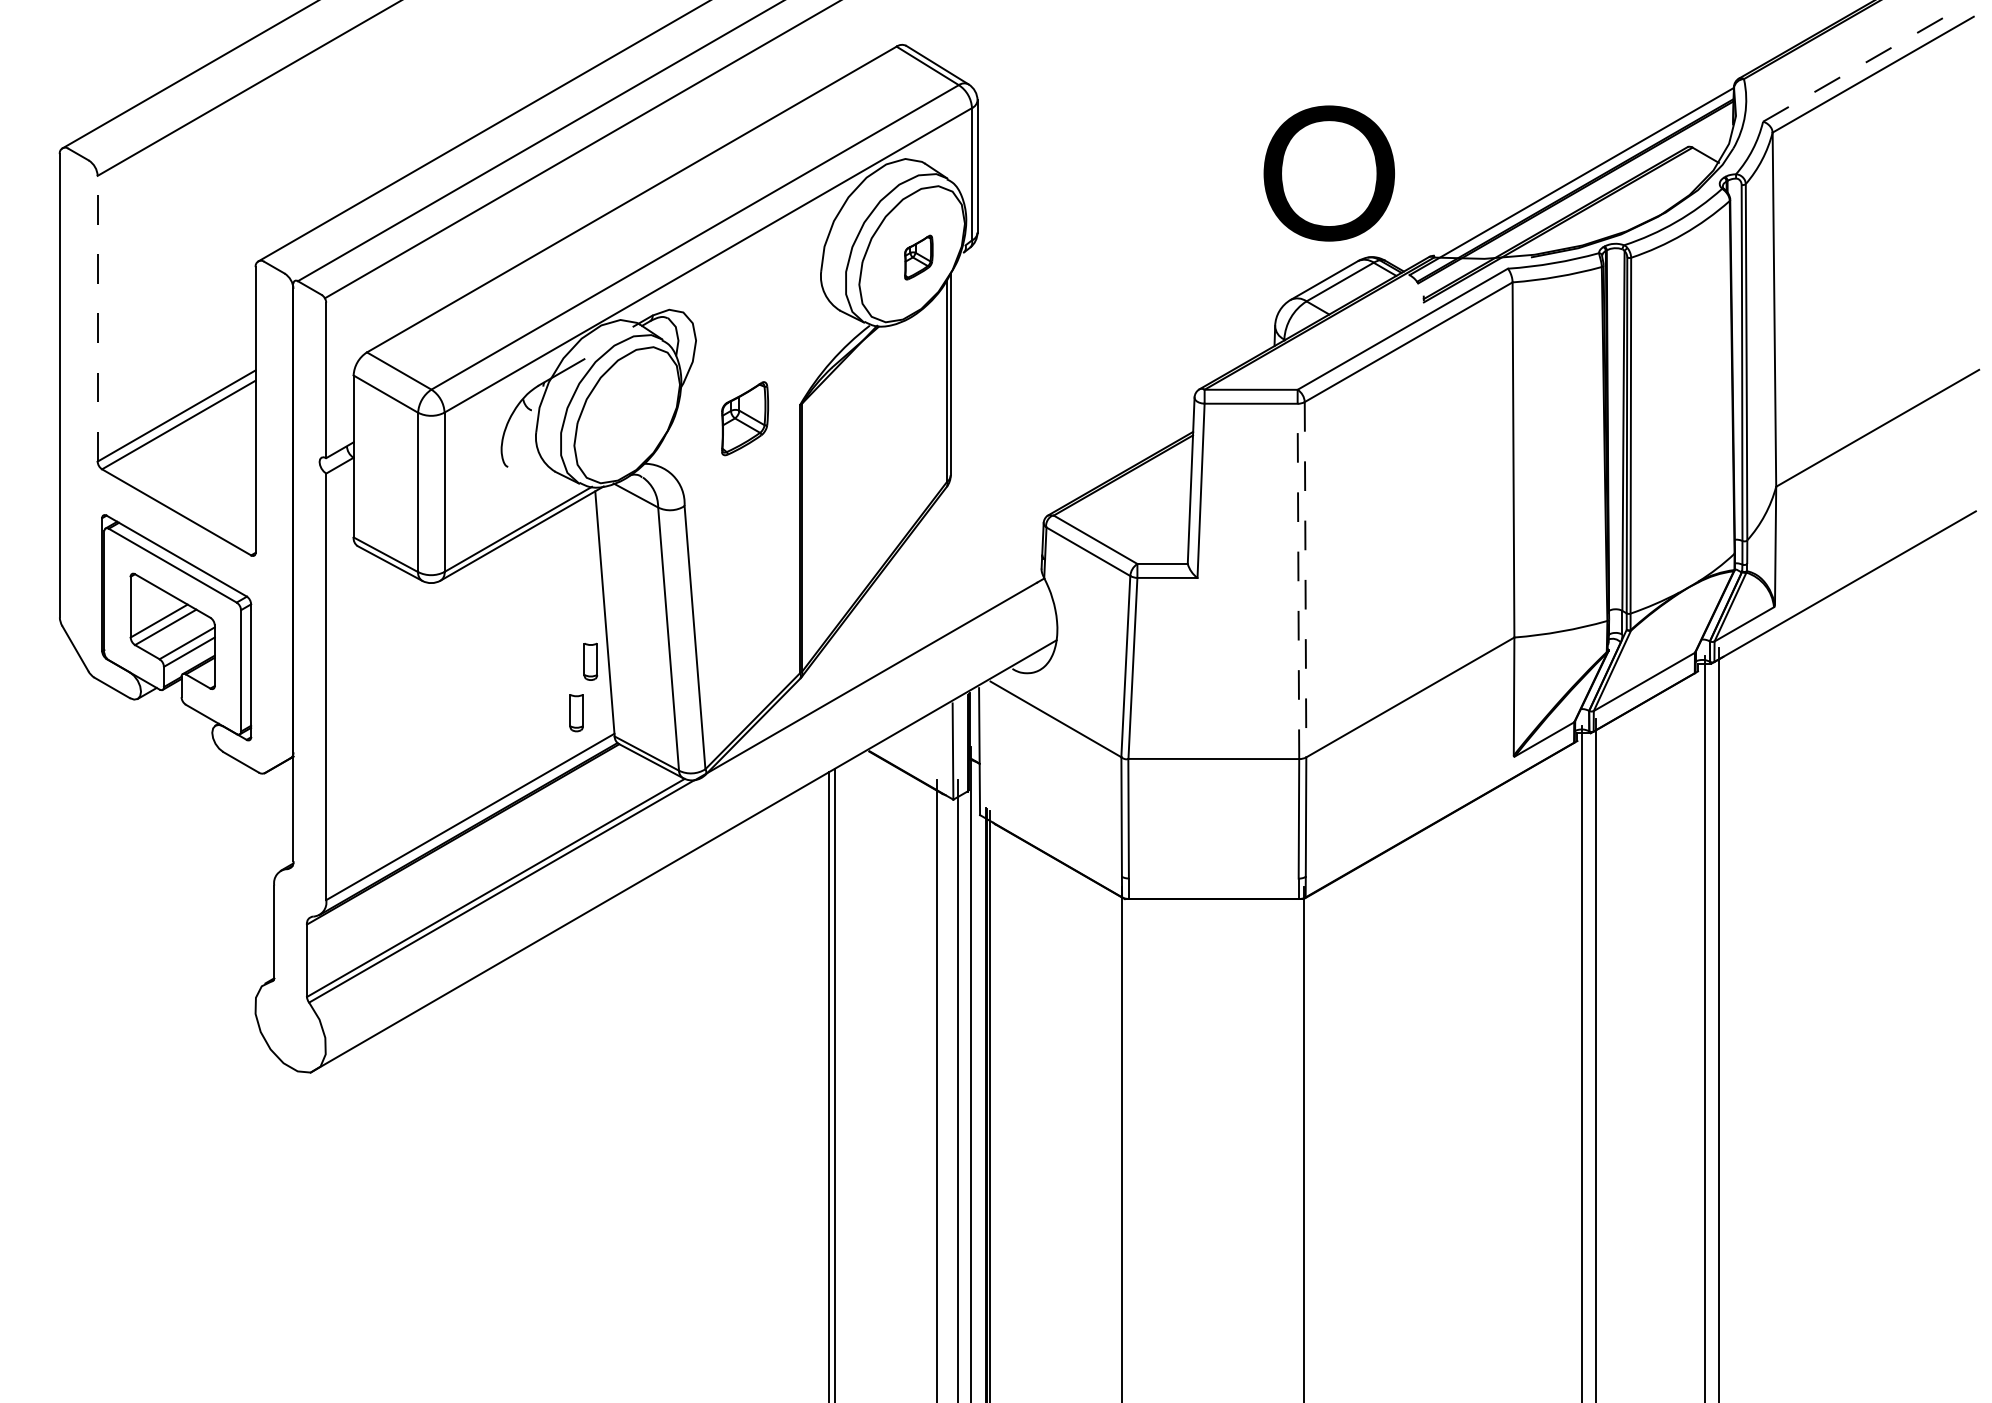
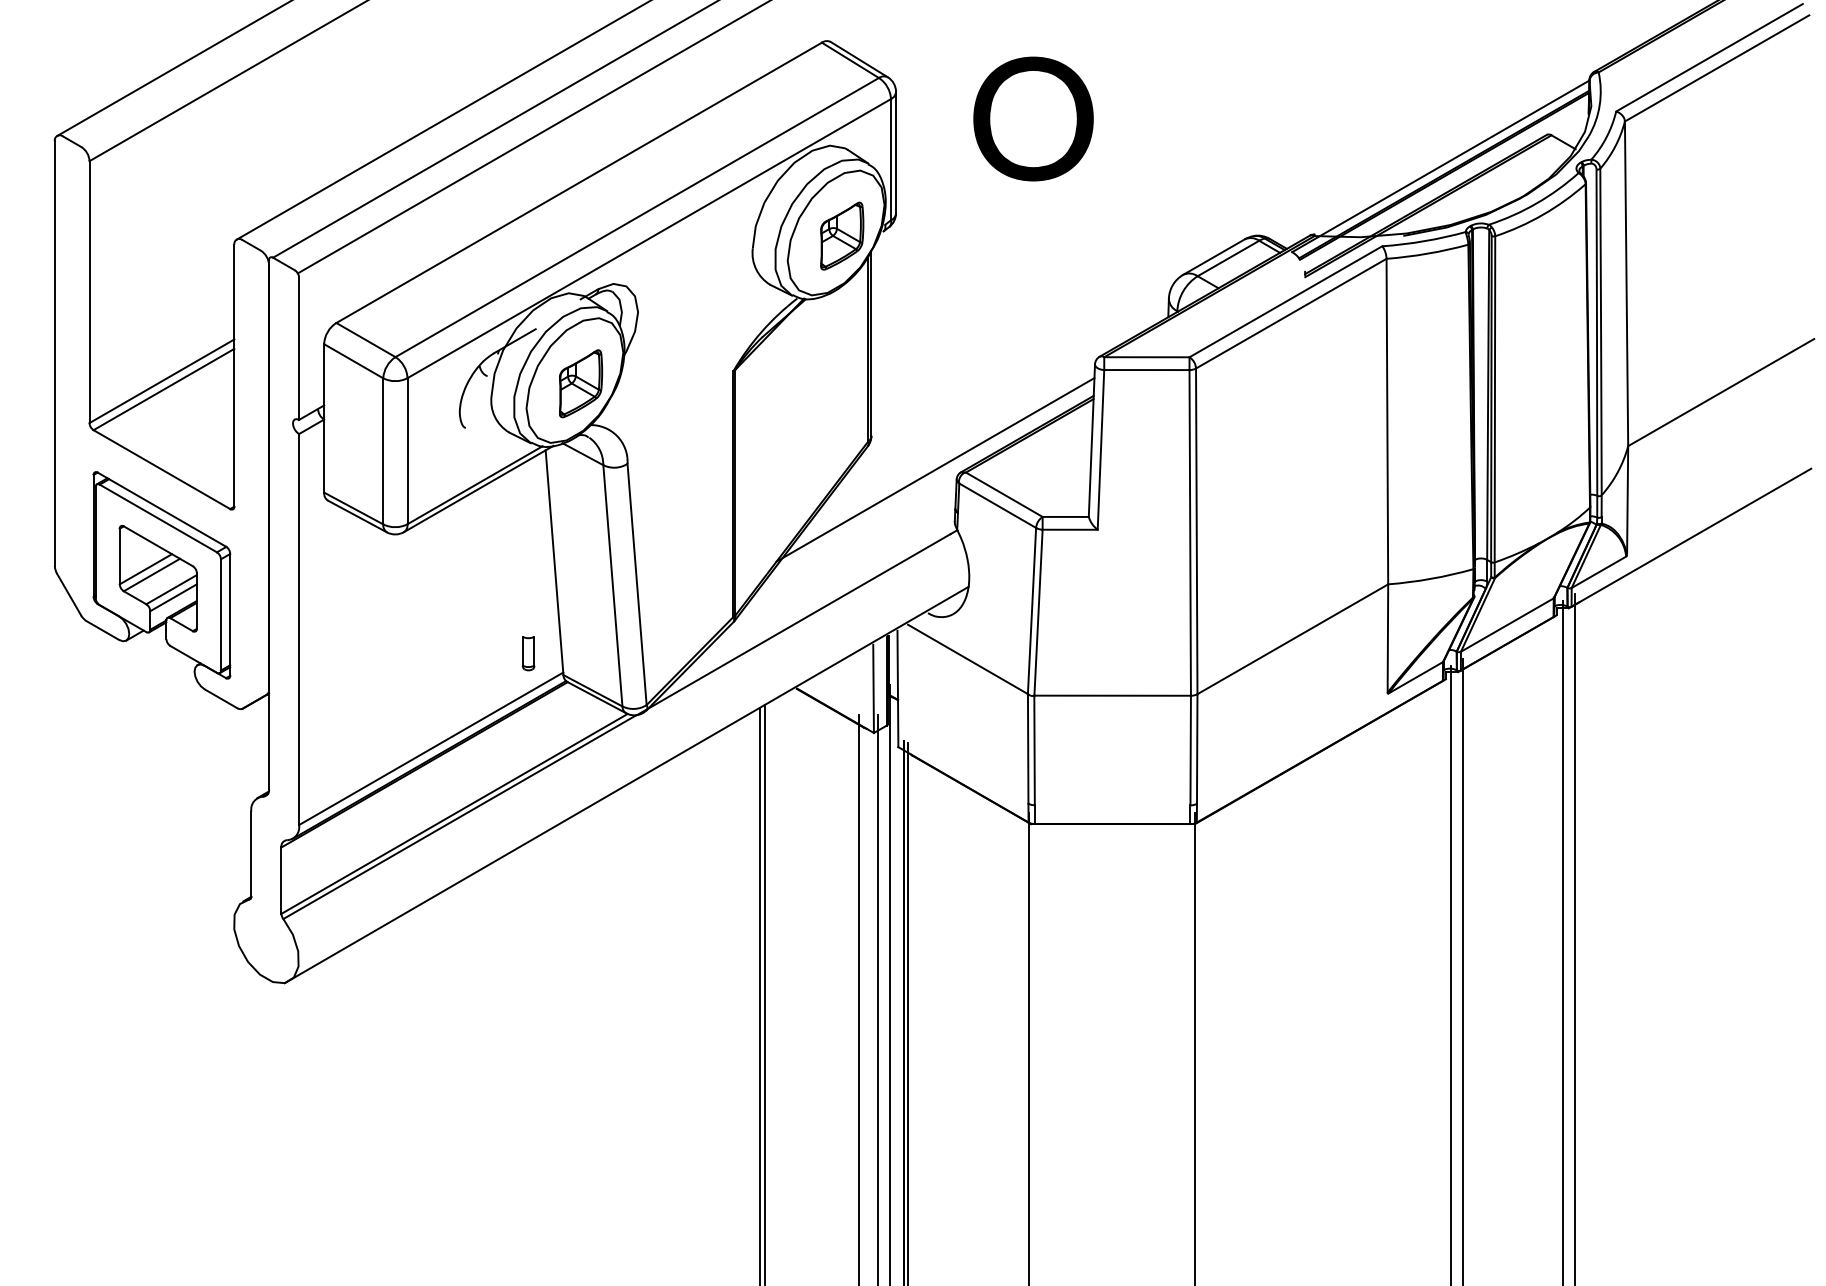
line: (1864, 62) -> (1709, 57), dashed -> solid
text: (1329, 172) -> (1033, 118), moved
part: (919, 256) -> (842, 235), size x1.67
line: (97, 319) -> (89, 292), dashed -> solid
part: (744, 418) -> (580, 383), moved
line: (1020, 512) -> (935, 469), added
line: (1305, 579) -> (1196, 531), dashed -> solid
line: (1298, 580) -> (1190, 532), dashed -> solid
part: (590, 661) -> (541, 606), removed

